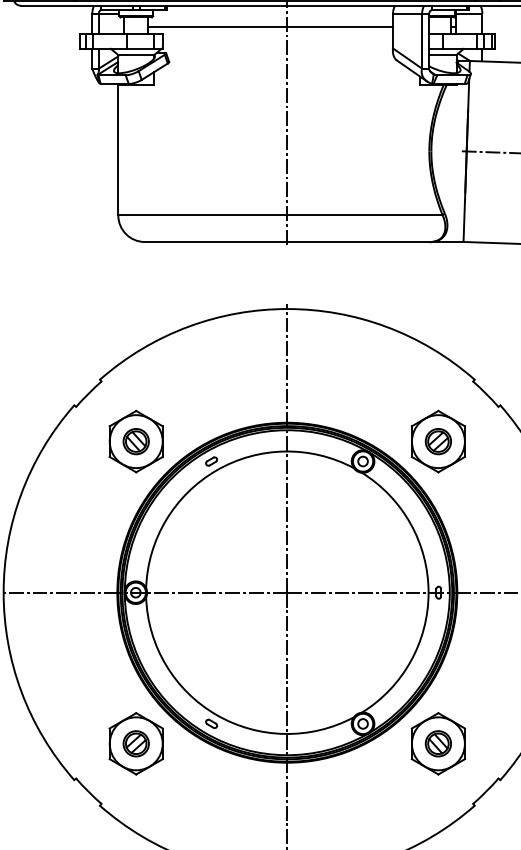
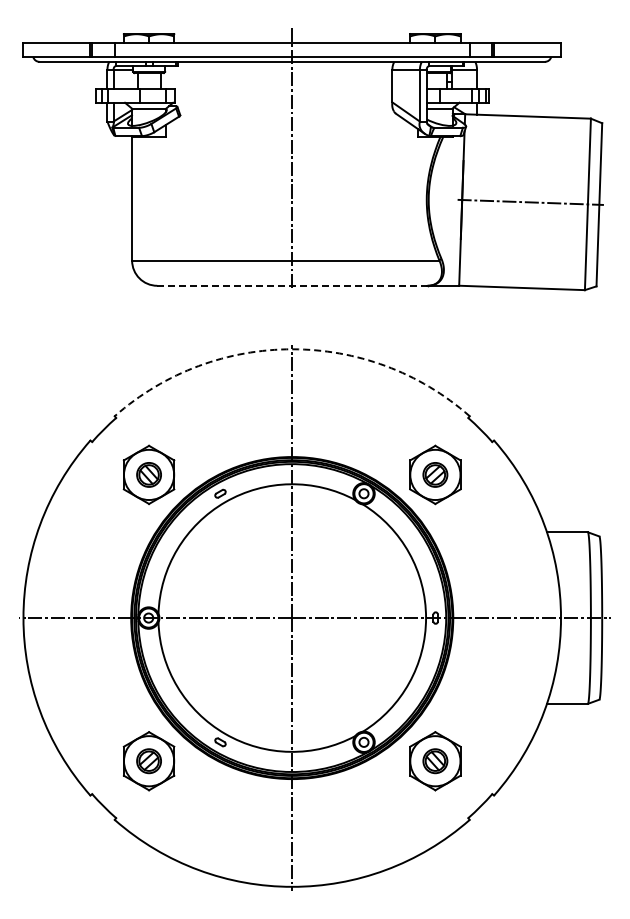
line: (270, 27) -> (276, 82), removed
line: (287, 241) -> (292, 285), solid -> dashed
arc: (287, 309) -> (292, 349), solid -> dashed

